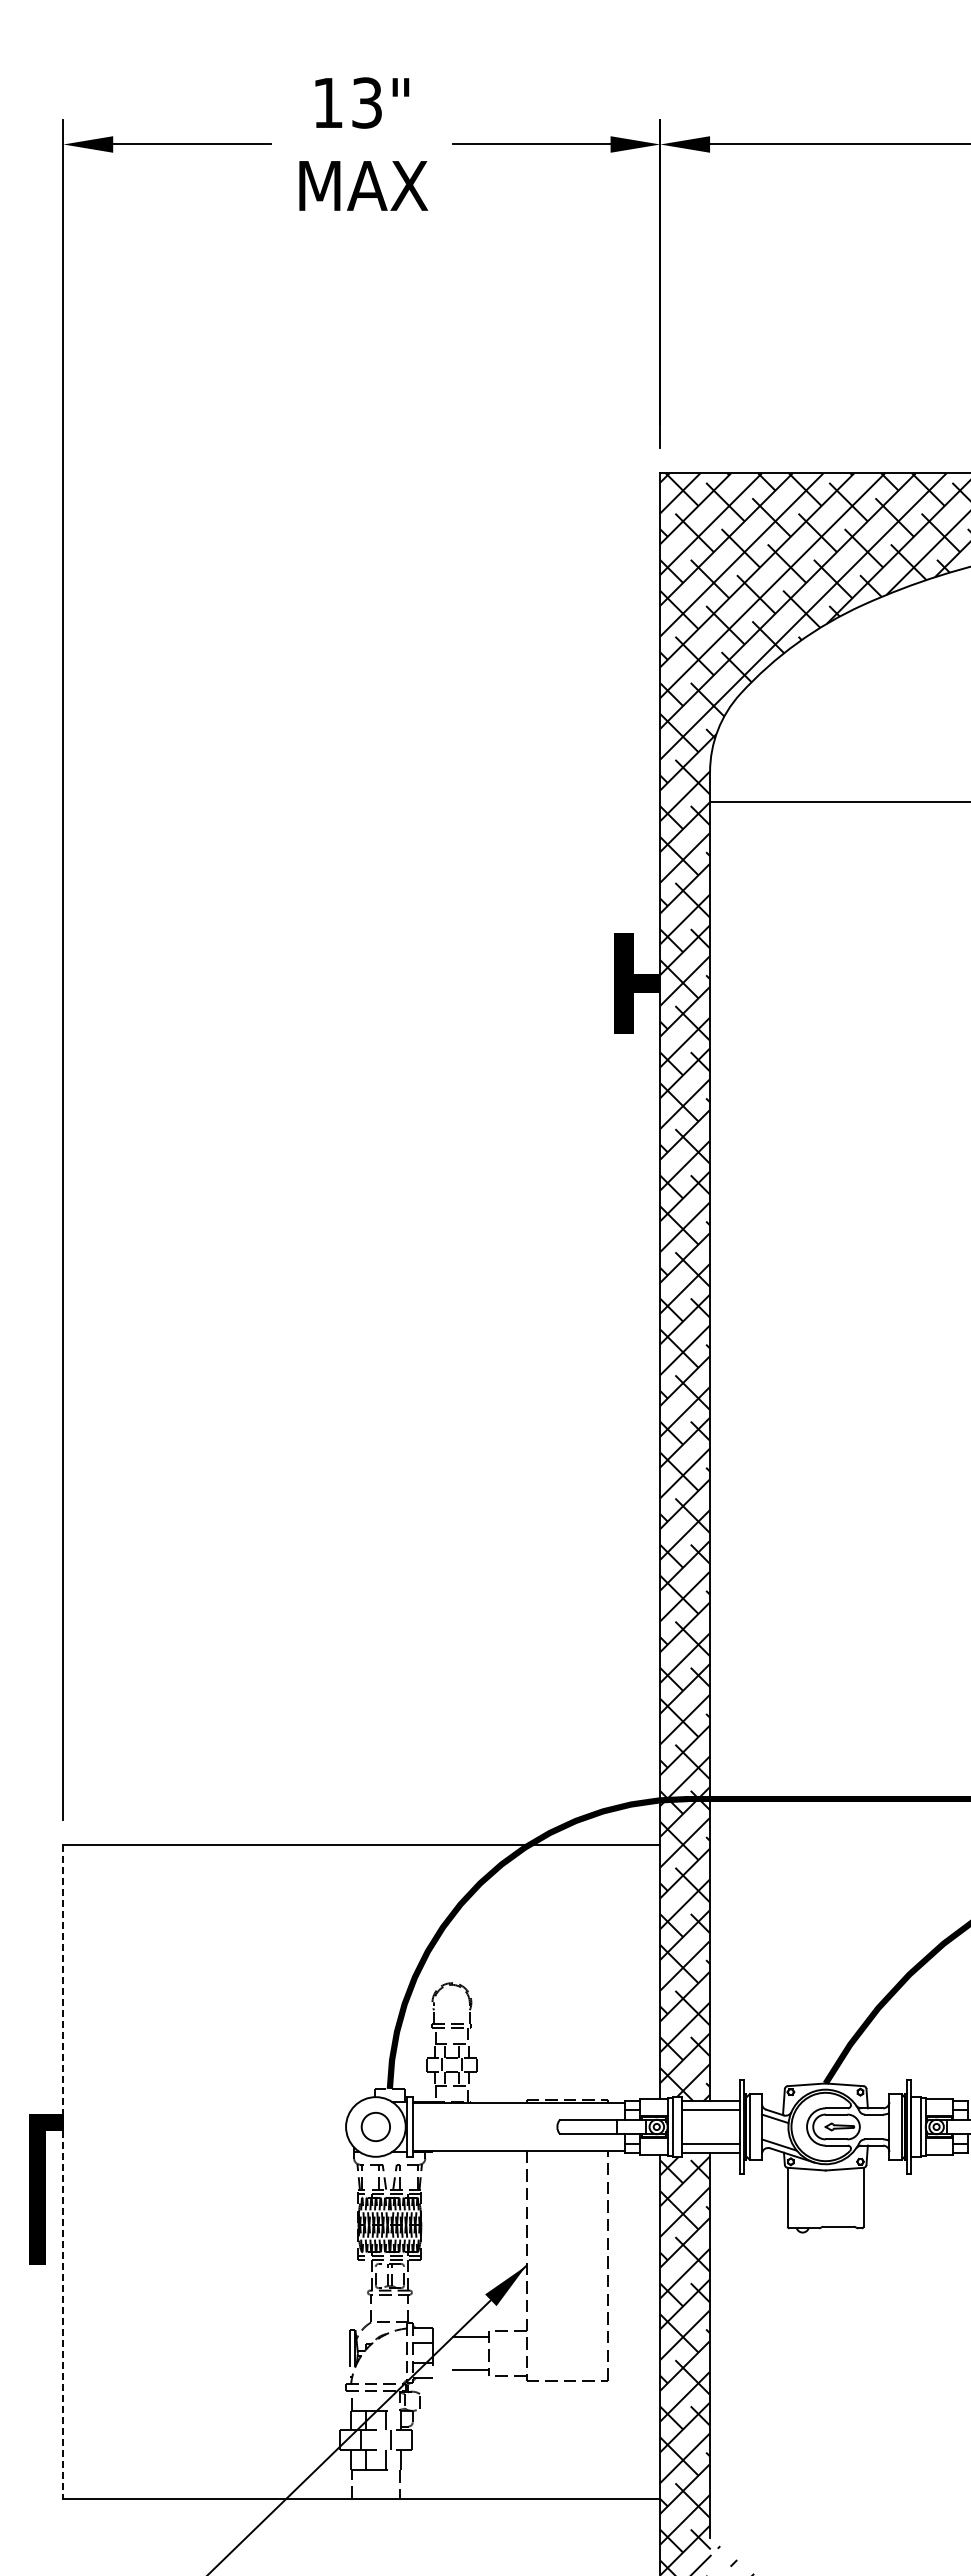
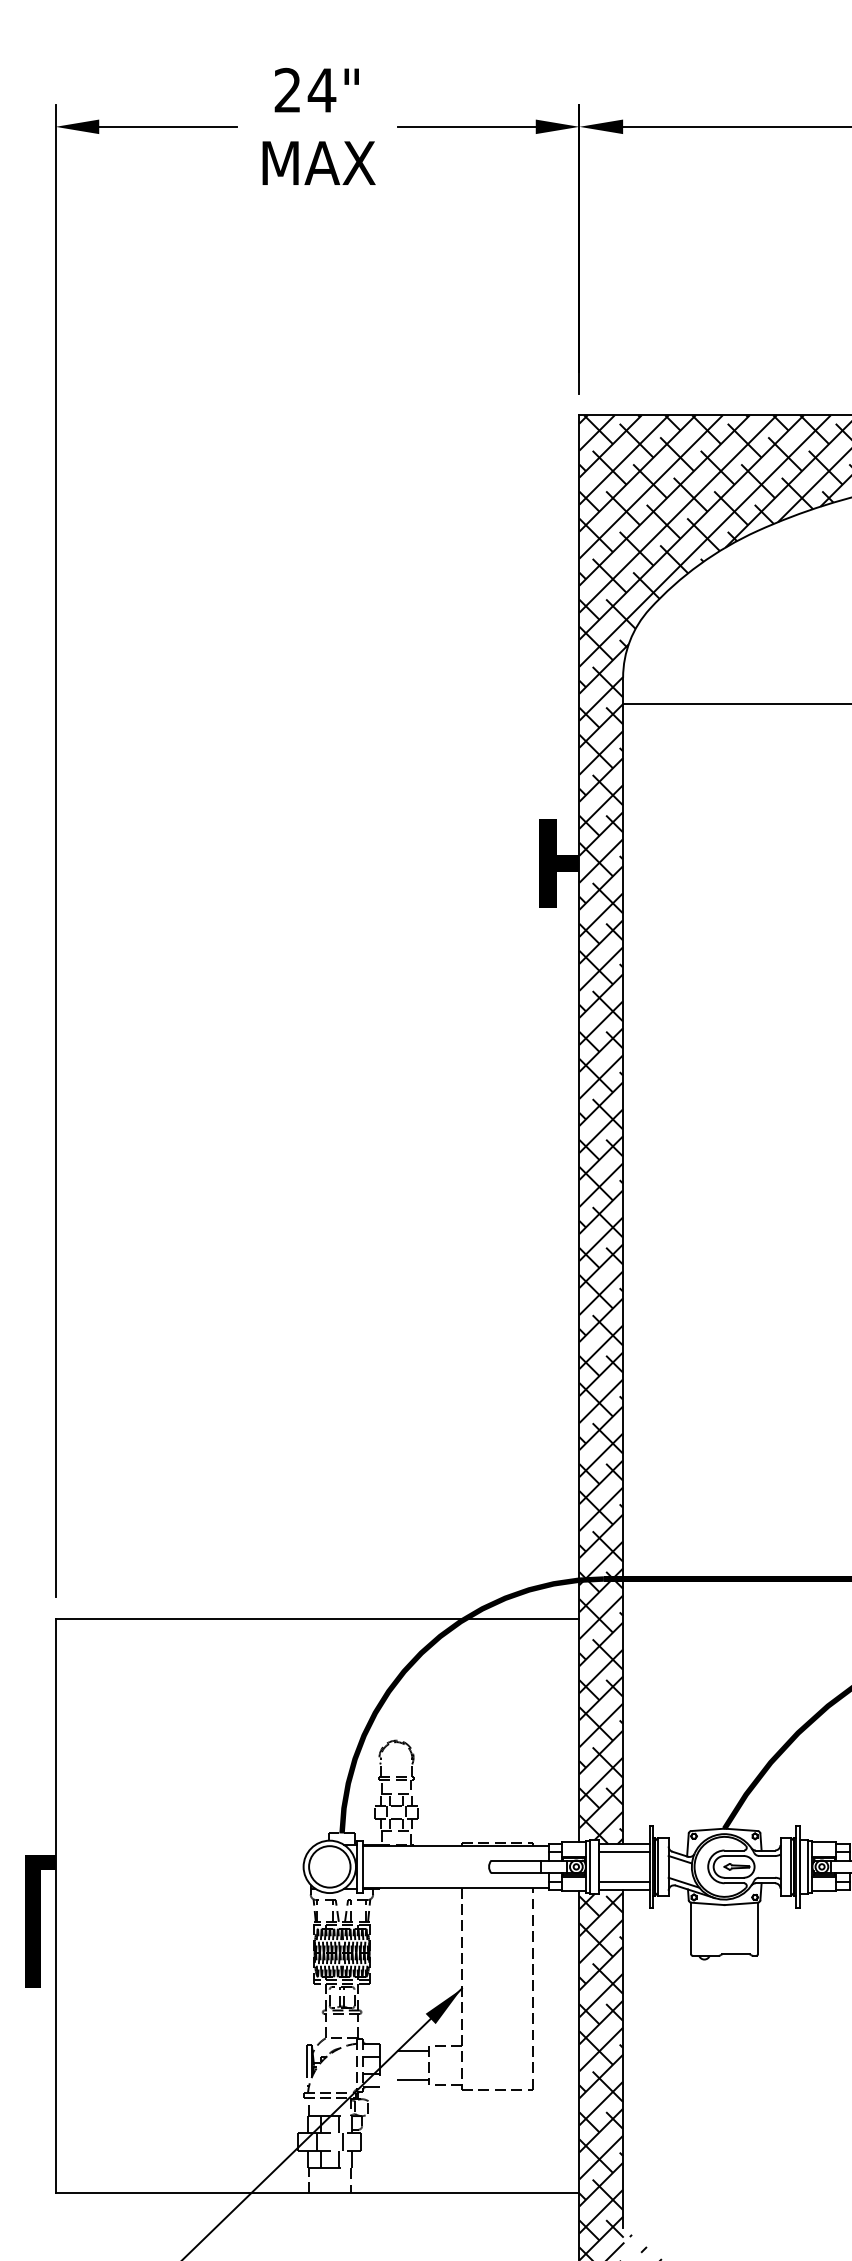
text: (348, 102) -> (305, 89), 13" -> 24"
circle: (375, 2126) -> (329, 1866), size x1.67
line: (63, 2172) -> (55, 1906), dashed -> solid

